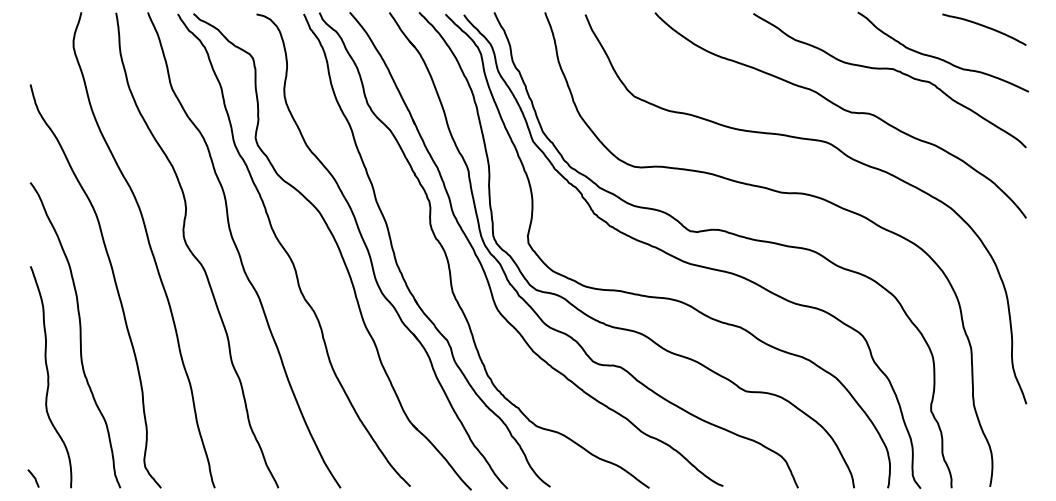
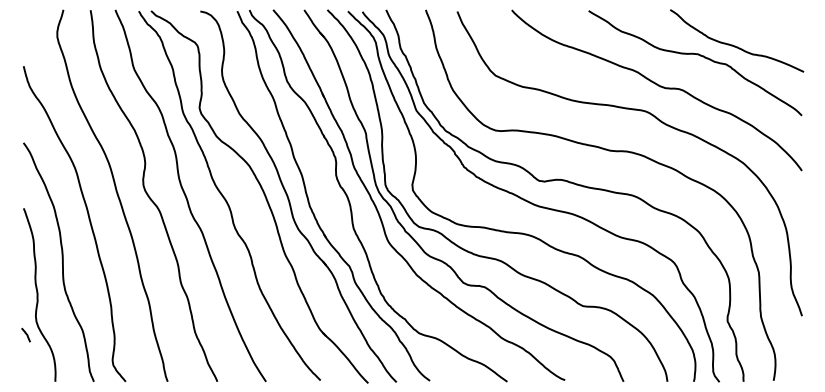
curve: (984, 27) -> (769, 21), removed
curve: (33, 477) -> (25, 334), moved

